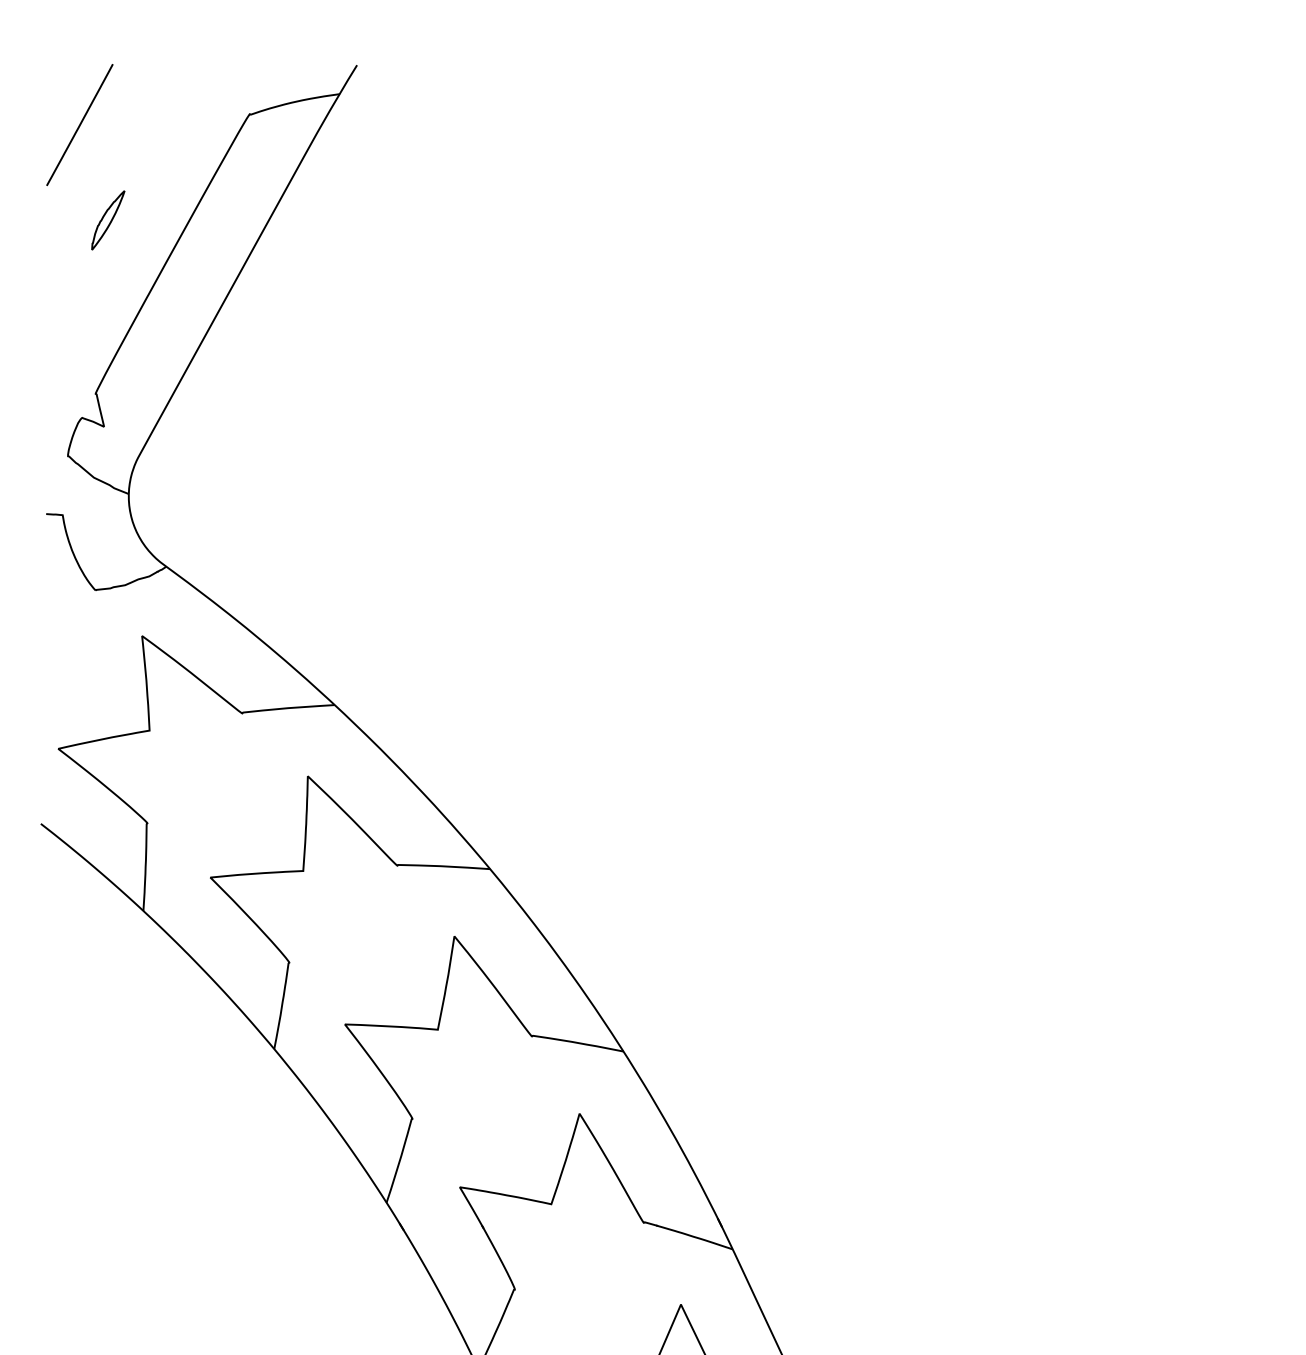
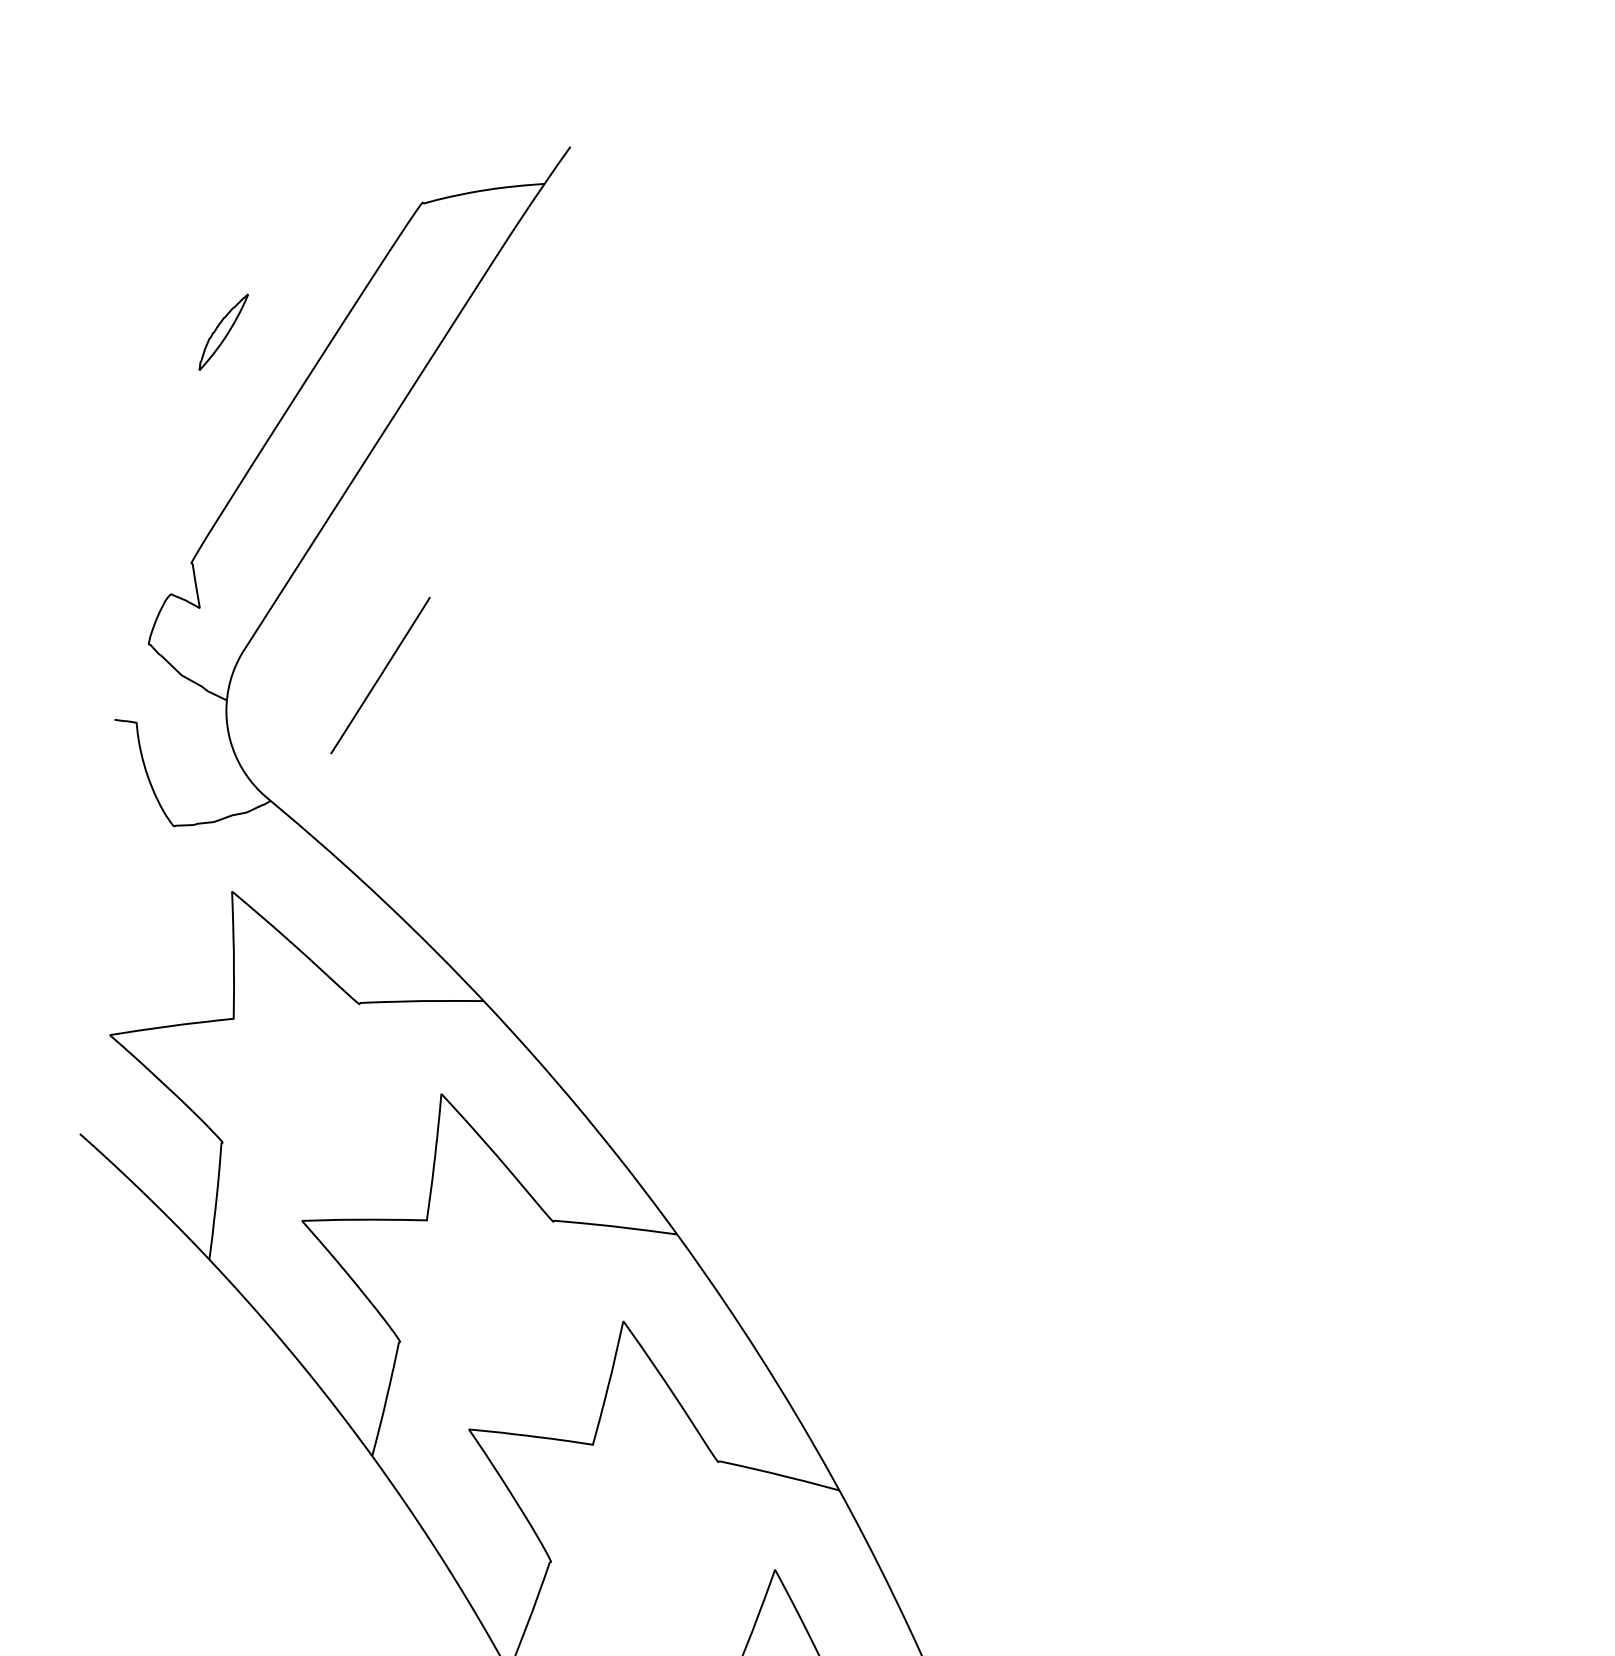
line: (79, 125) -> (379, 676), moved

